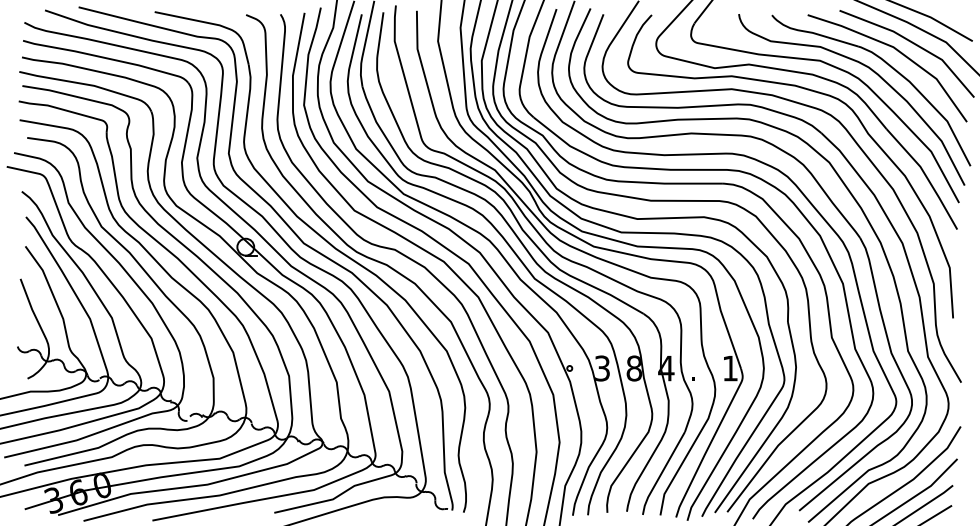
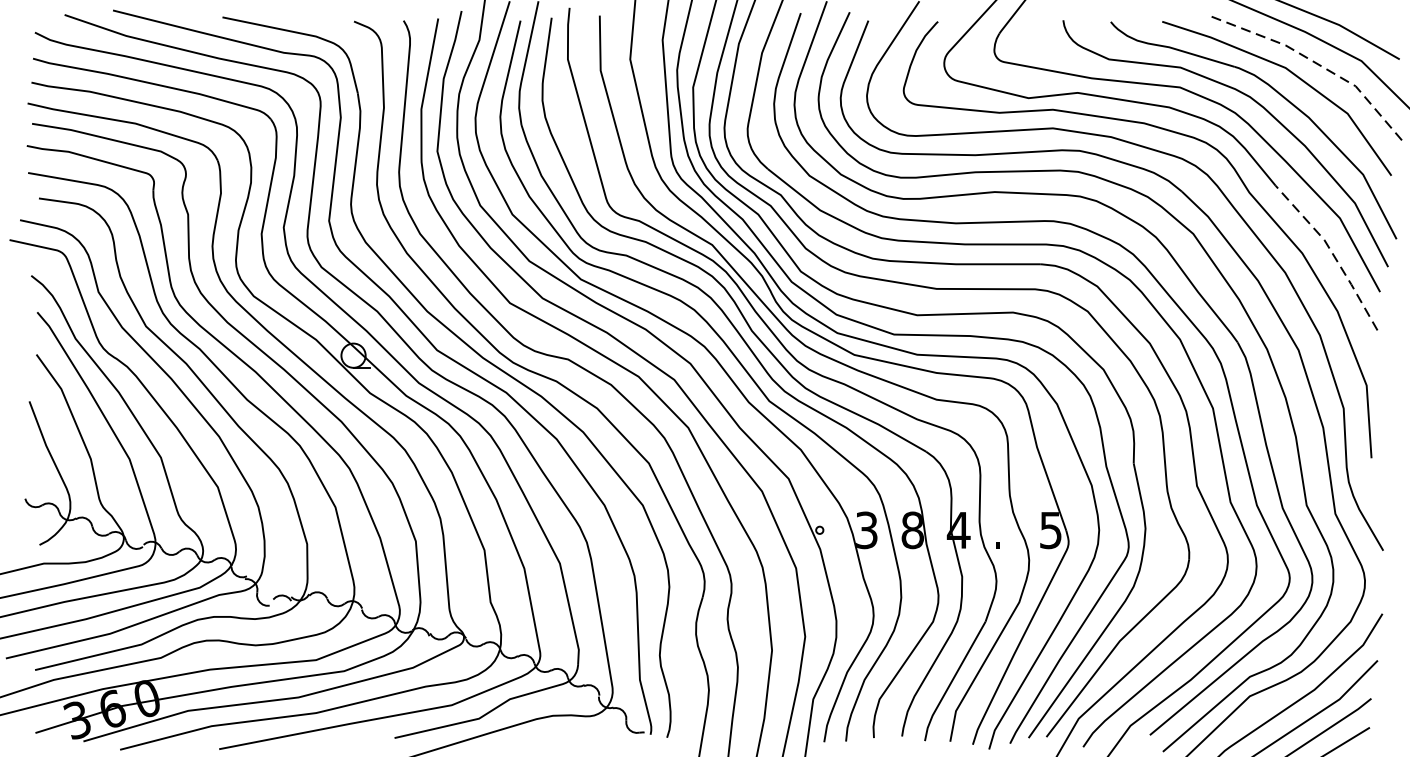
line: (913, 43) -> (1314, 62), solid -> dashed
line: (925, 175) -> (1331, 252), solid -> dashed
text: (730, 368) -> (1051, 530), 1 -> 5

